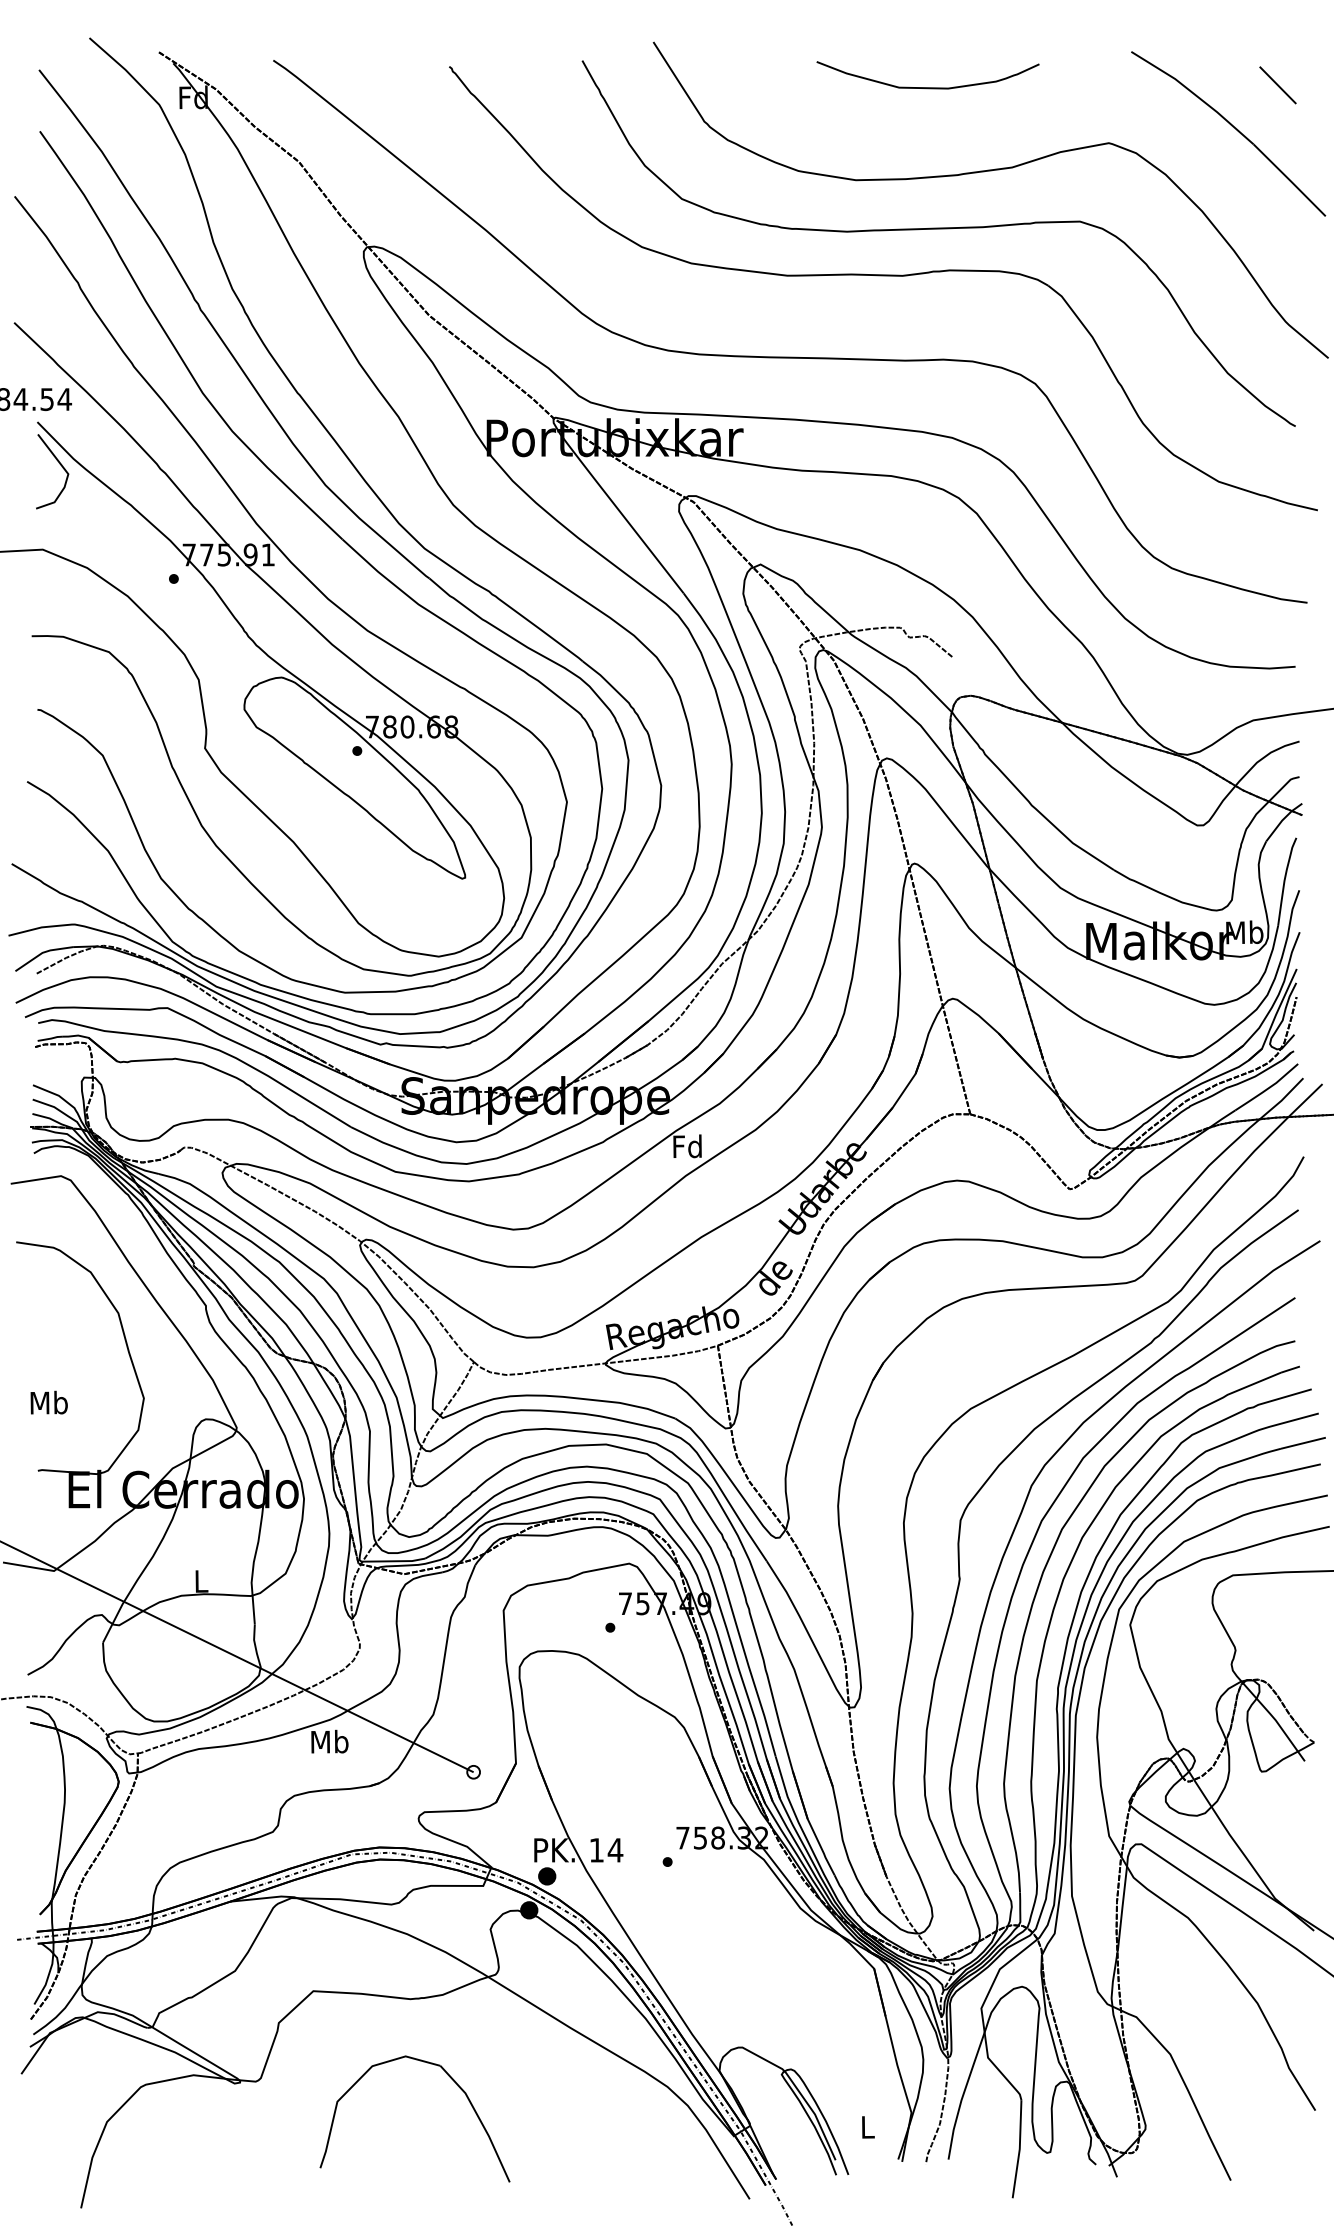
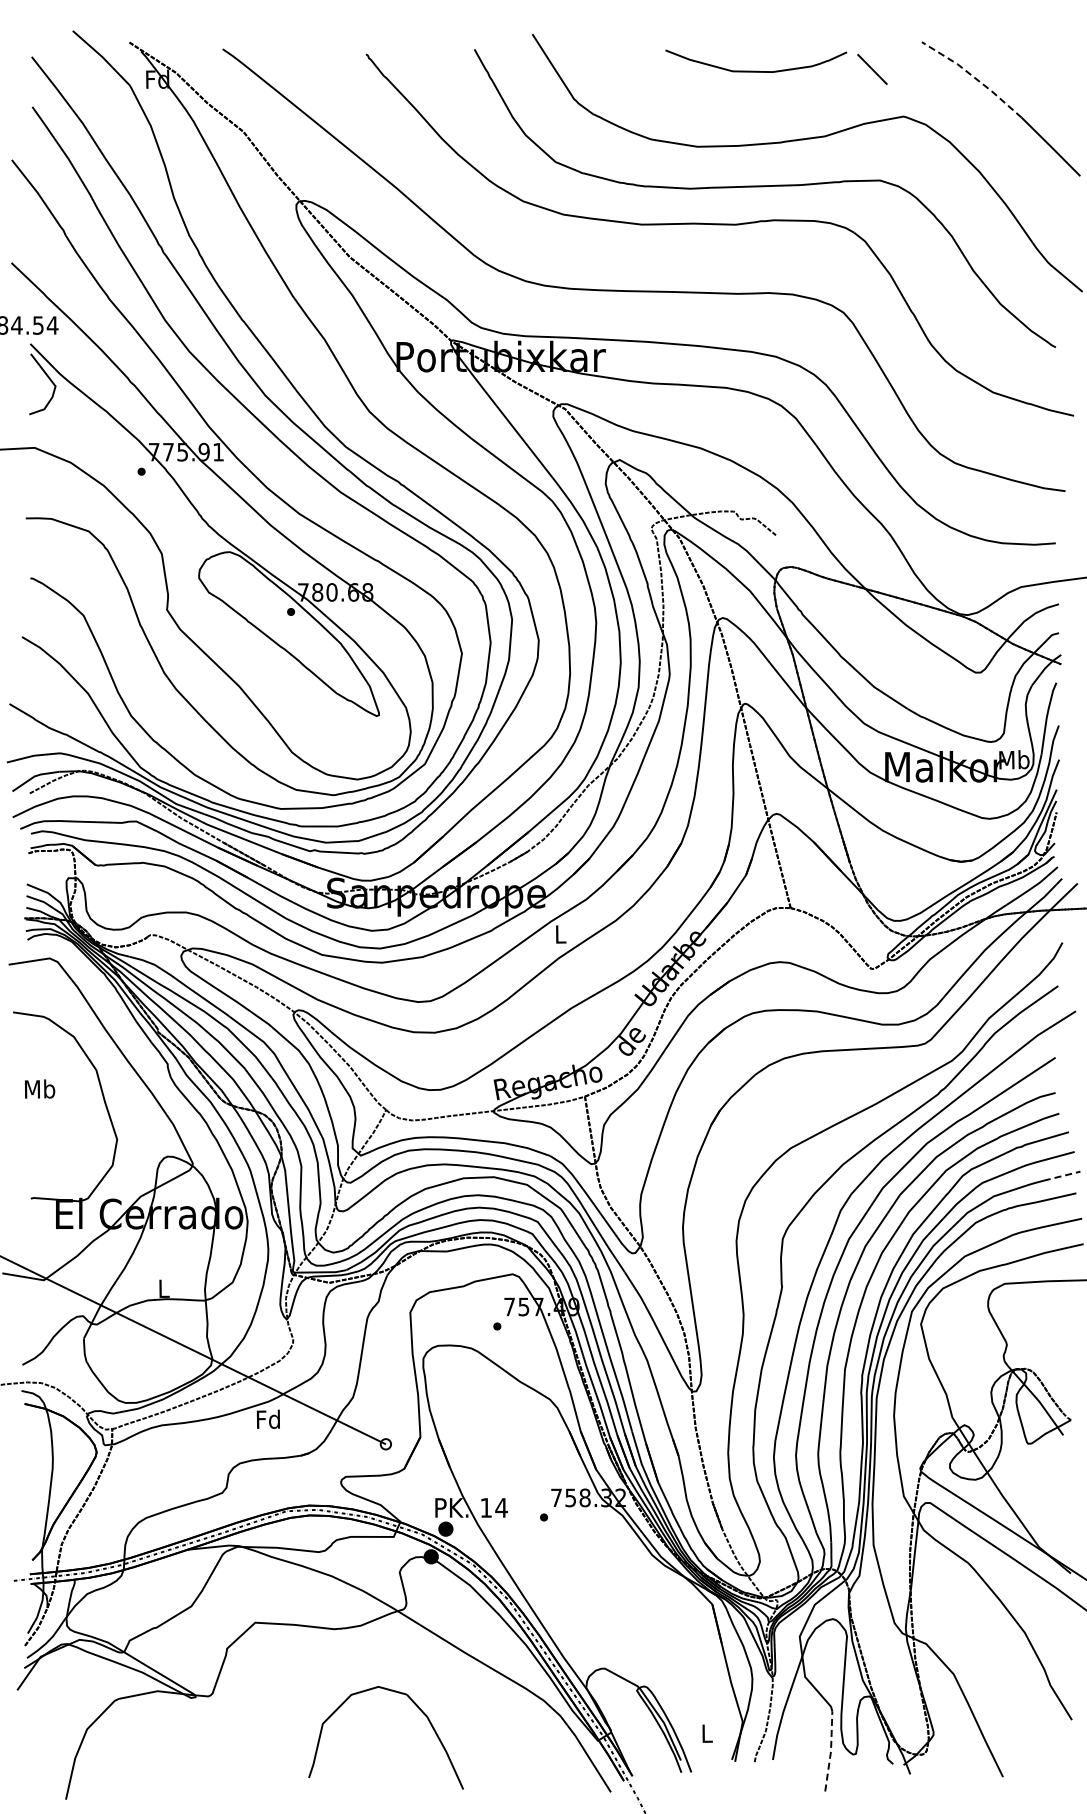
line: (1278, 84) -> (872, 68), moved
line: (1194, 93) -> (973, 76), solid -> dashed
text: (686, 1145) -> (559, 933), Fd -> L
text: (49, 1401) -> (40, 1088), moved
line: (1303, 1443) -> (1062, 1176), solid -> dashed
text: (329, 1740) -> (268, 1418), Mb -> Fd
part: (458, 2087) -> (421, 1712), moved
line: (1020, 2149) -> (831, 1751), solid -> dashed

